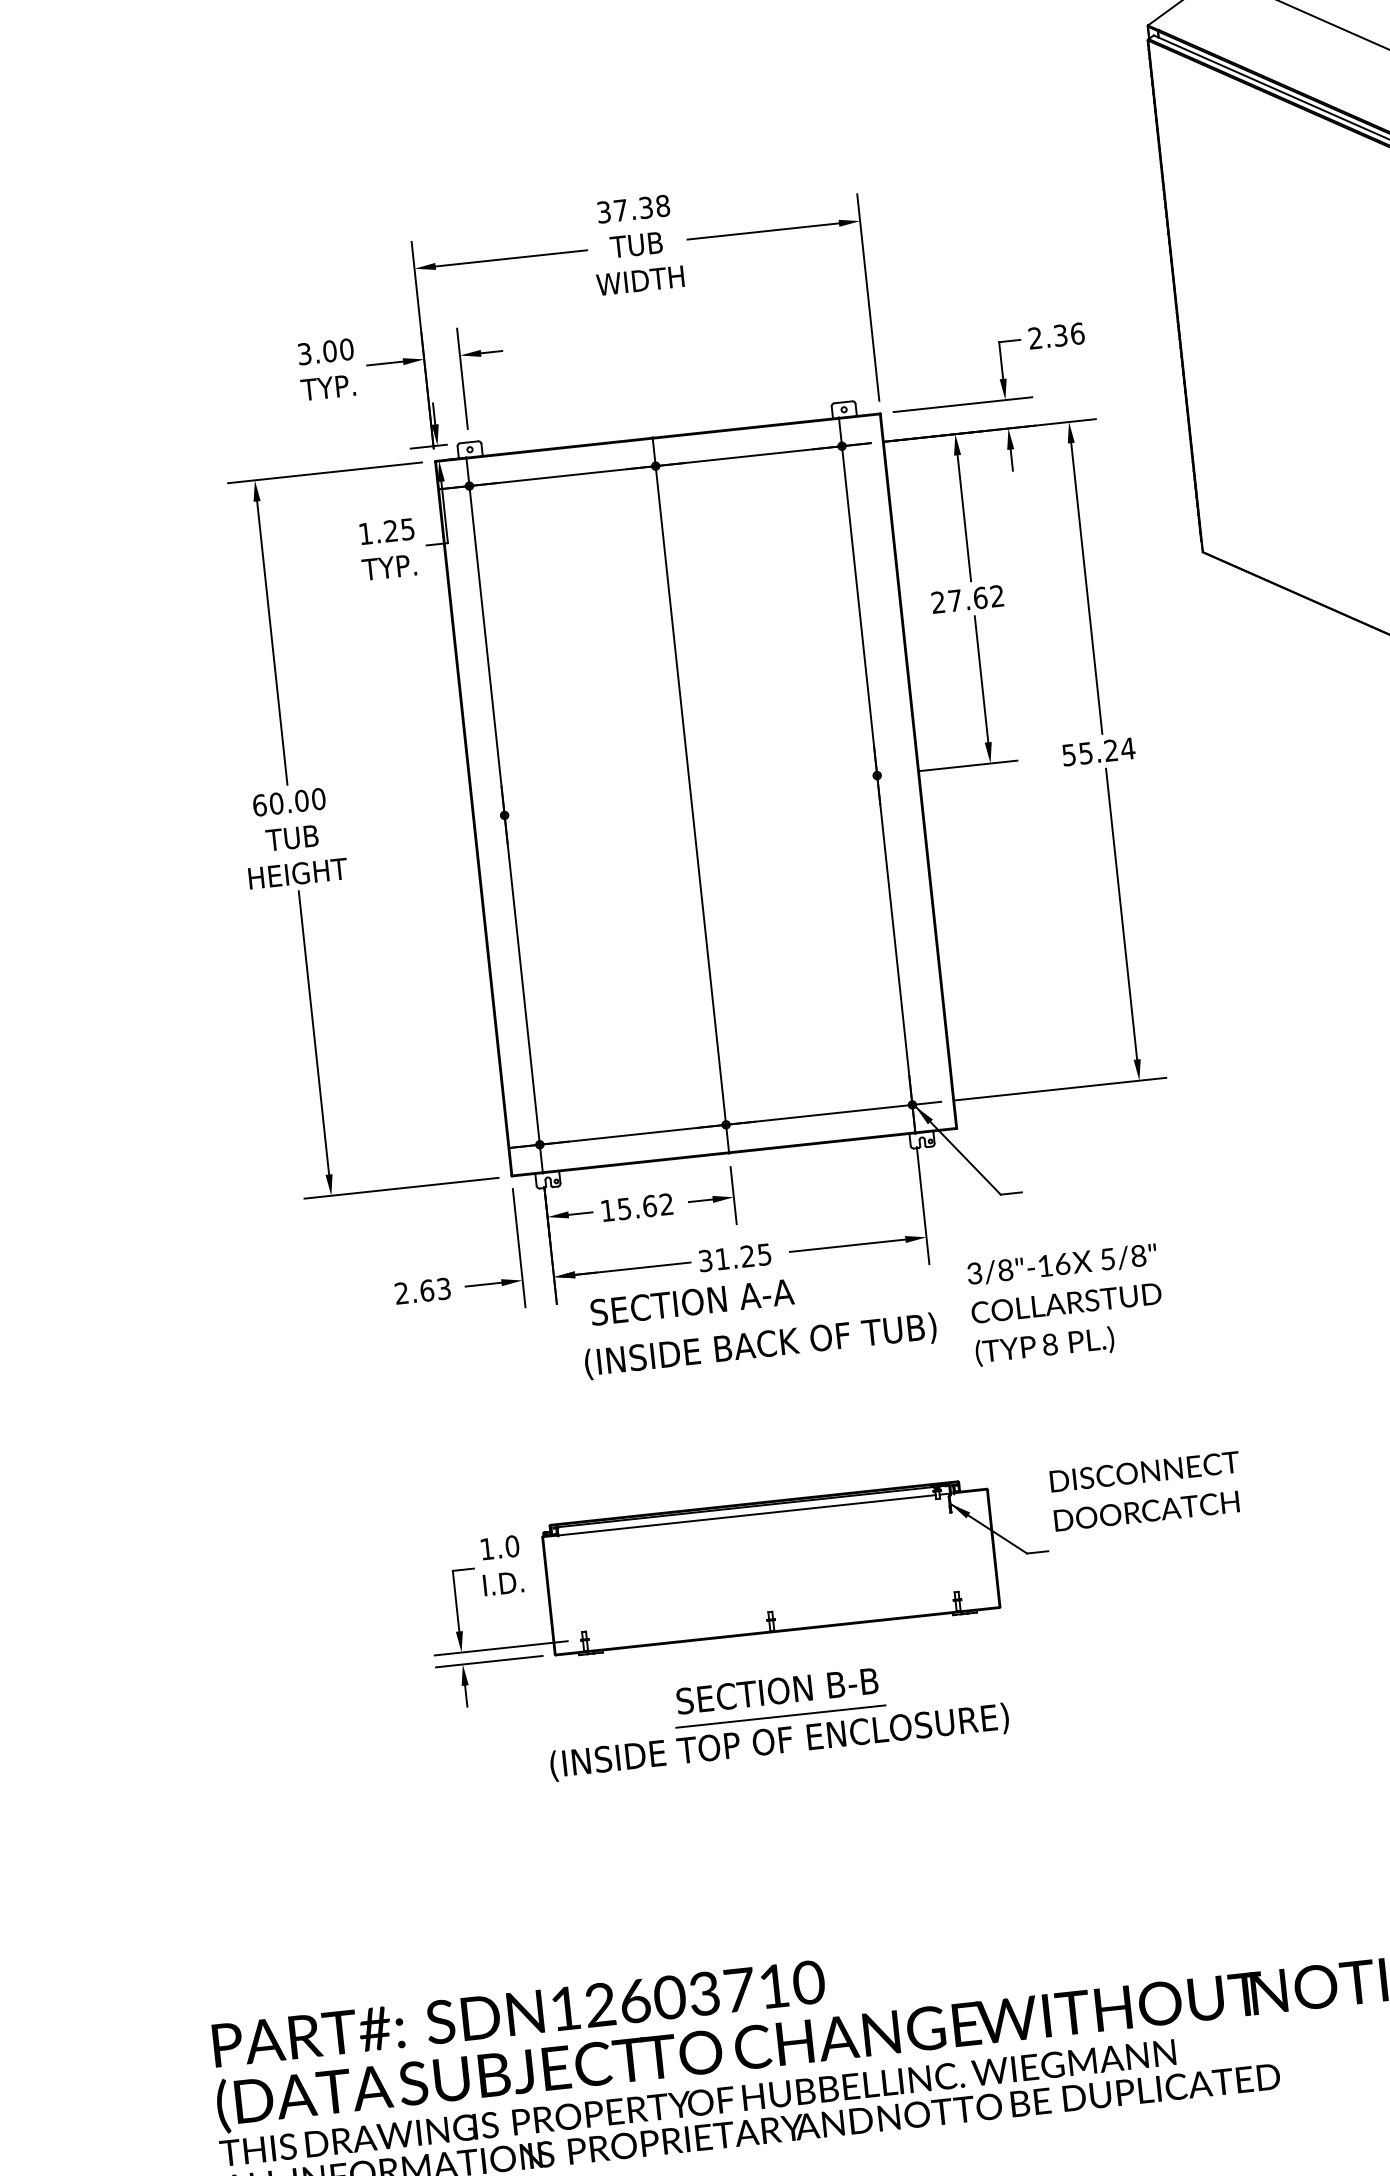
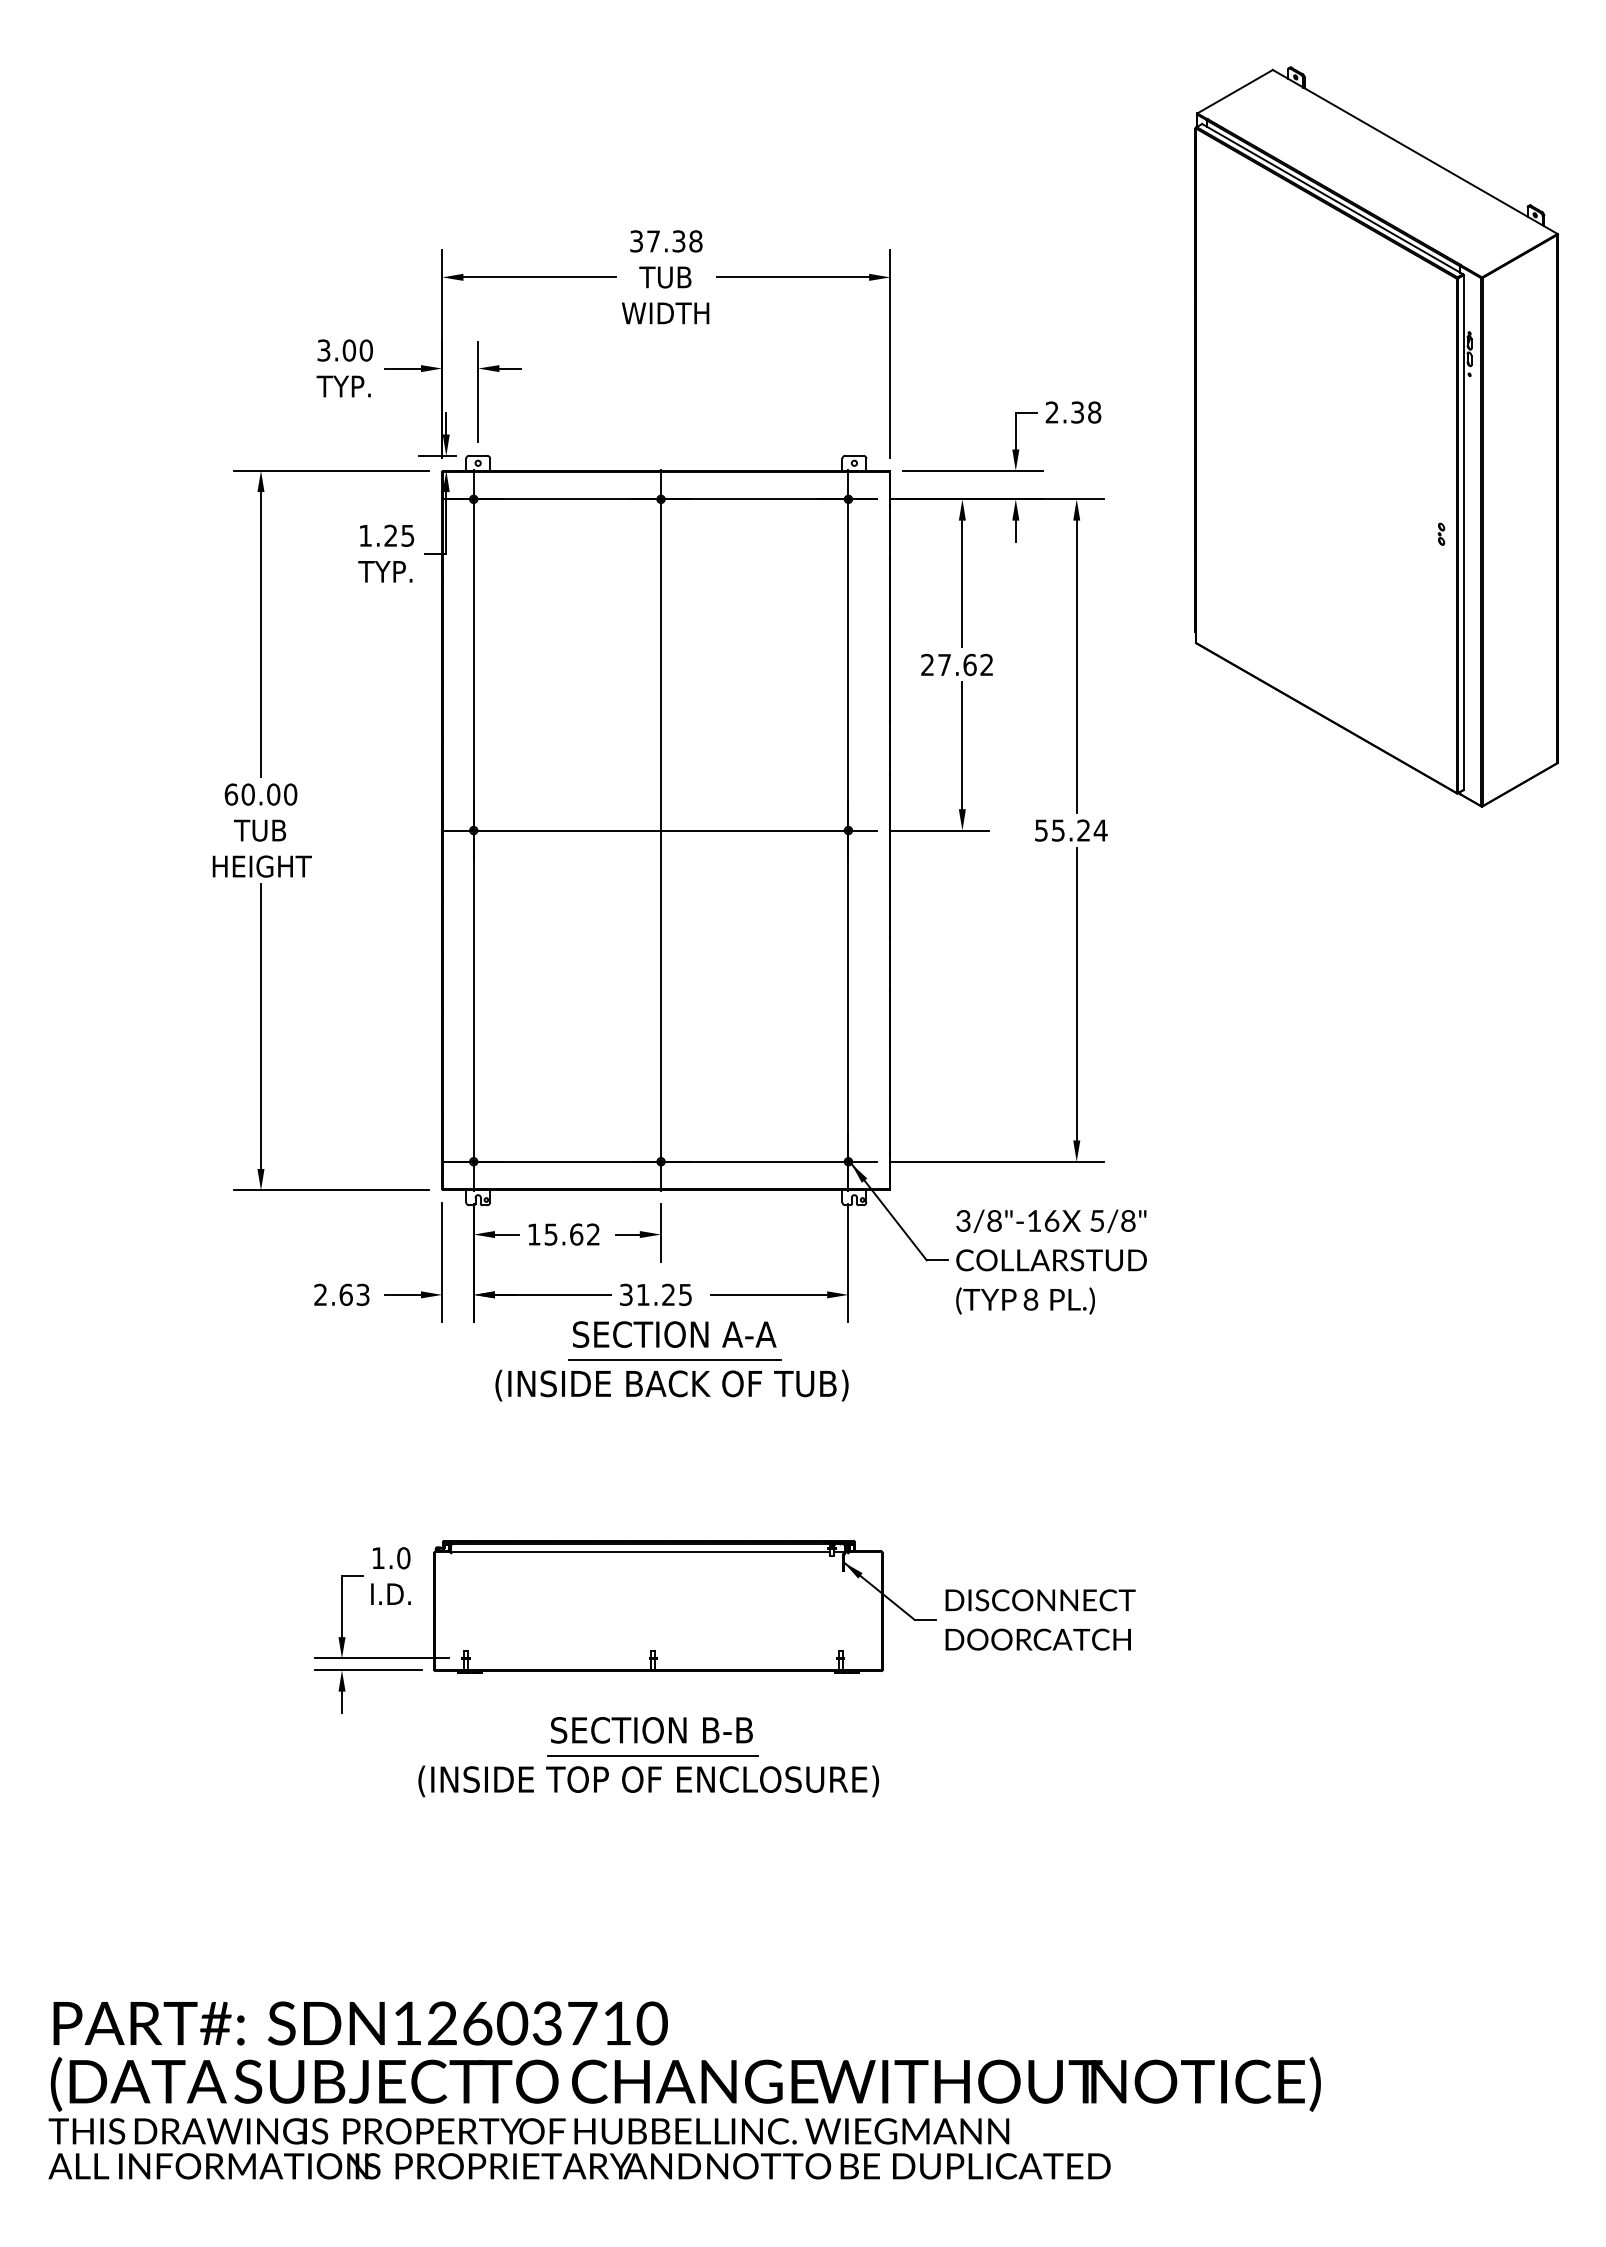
text: (1077, 333) -> (1094, 412), 2.36 -> 2.38
line: (690, 795) -> (660, 830), added
text: (692, 1302) -> (674, 1334), moved
text: (1066, 1304) -> (1051, 1261), moved
line: (760, 1321) -> (674, 1360), added
text: (1146, 1490) -> (1040, 1619), moved

